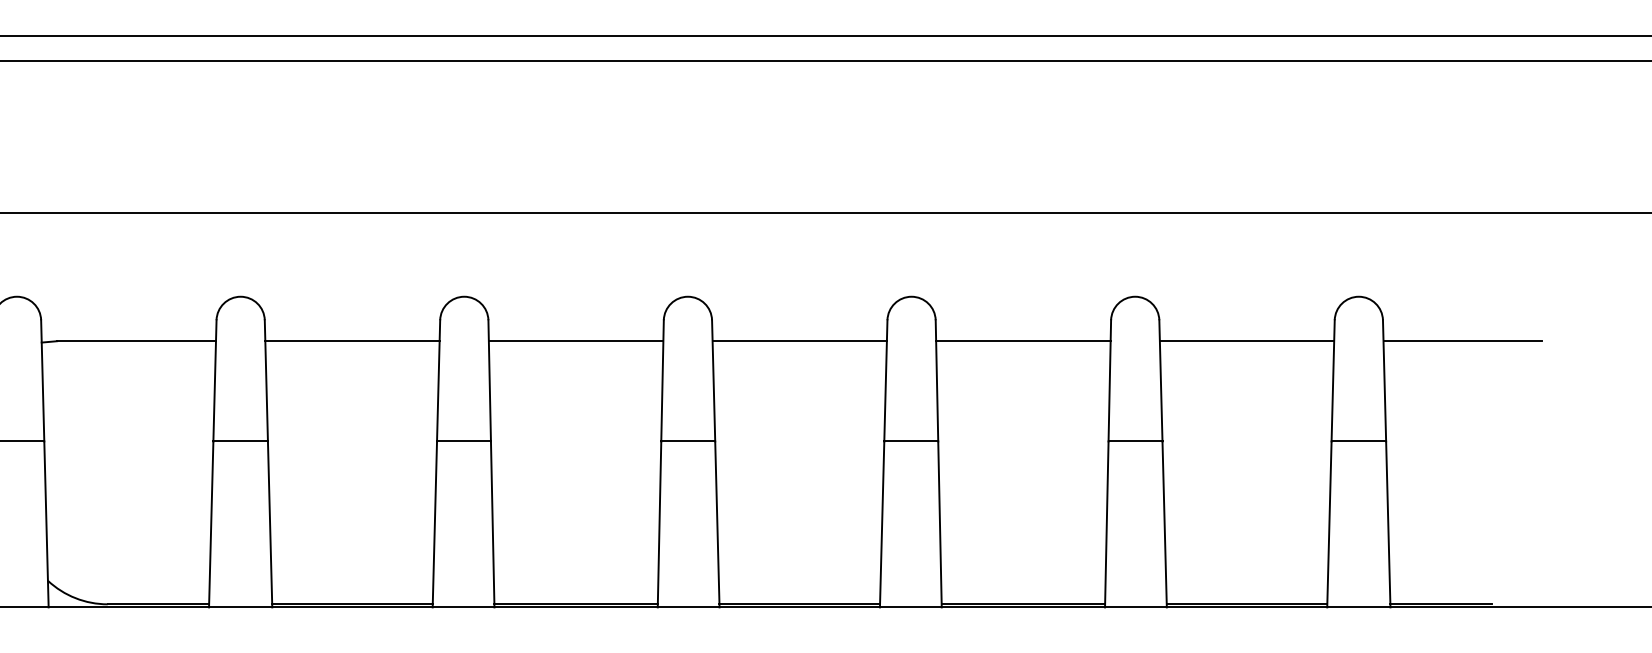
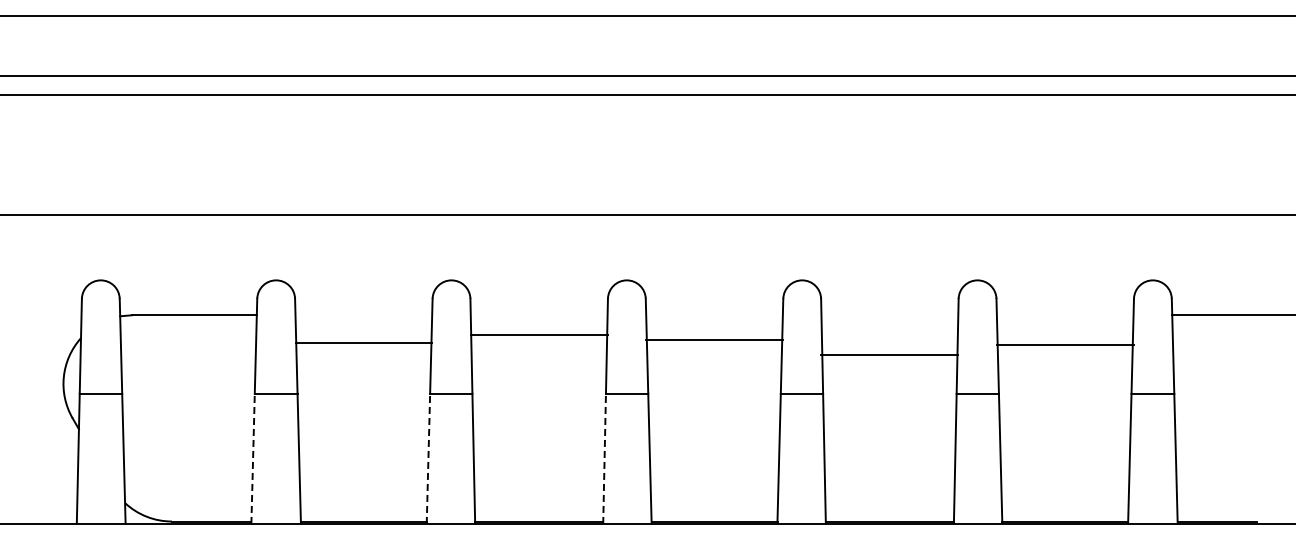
line: (352, 341) -> (363, 343), moved
line: (575, 341) -> (538, 335), moved
line: (799, 341) -> (714, 340), moved
line: (1022, 341) -> (889, 355), moved
line: (1246, 341) -> (1064, 345), moved
line: (211, 523) -> (253, 458), solid -> dashed
line: (434, 523) -> (428, 458), solid -> dashed
line: (659, 523) -> (604, 458), solid -> dashed

